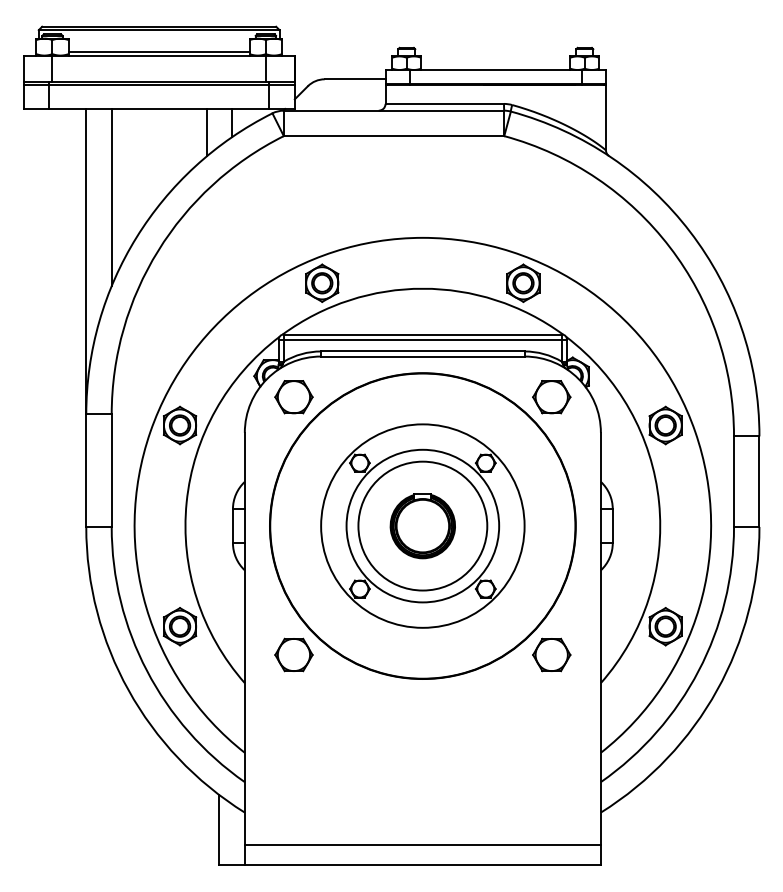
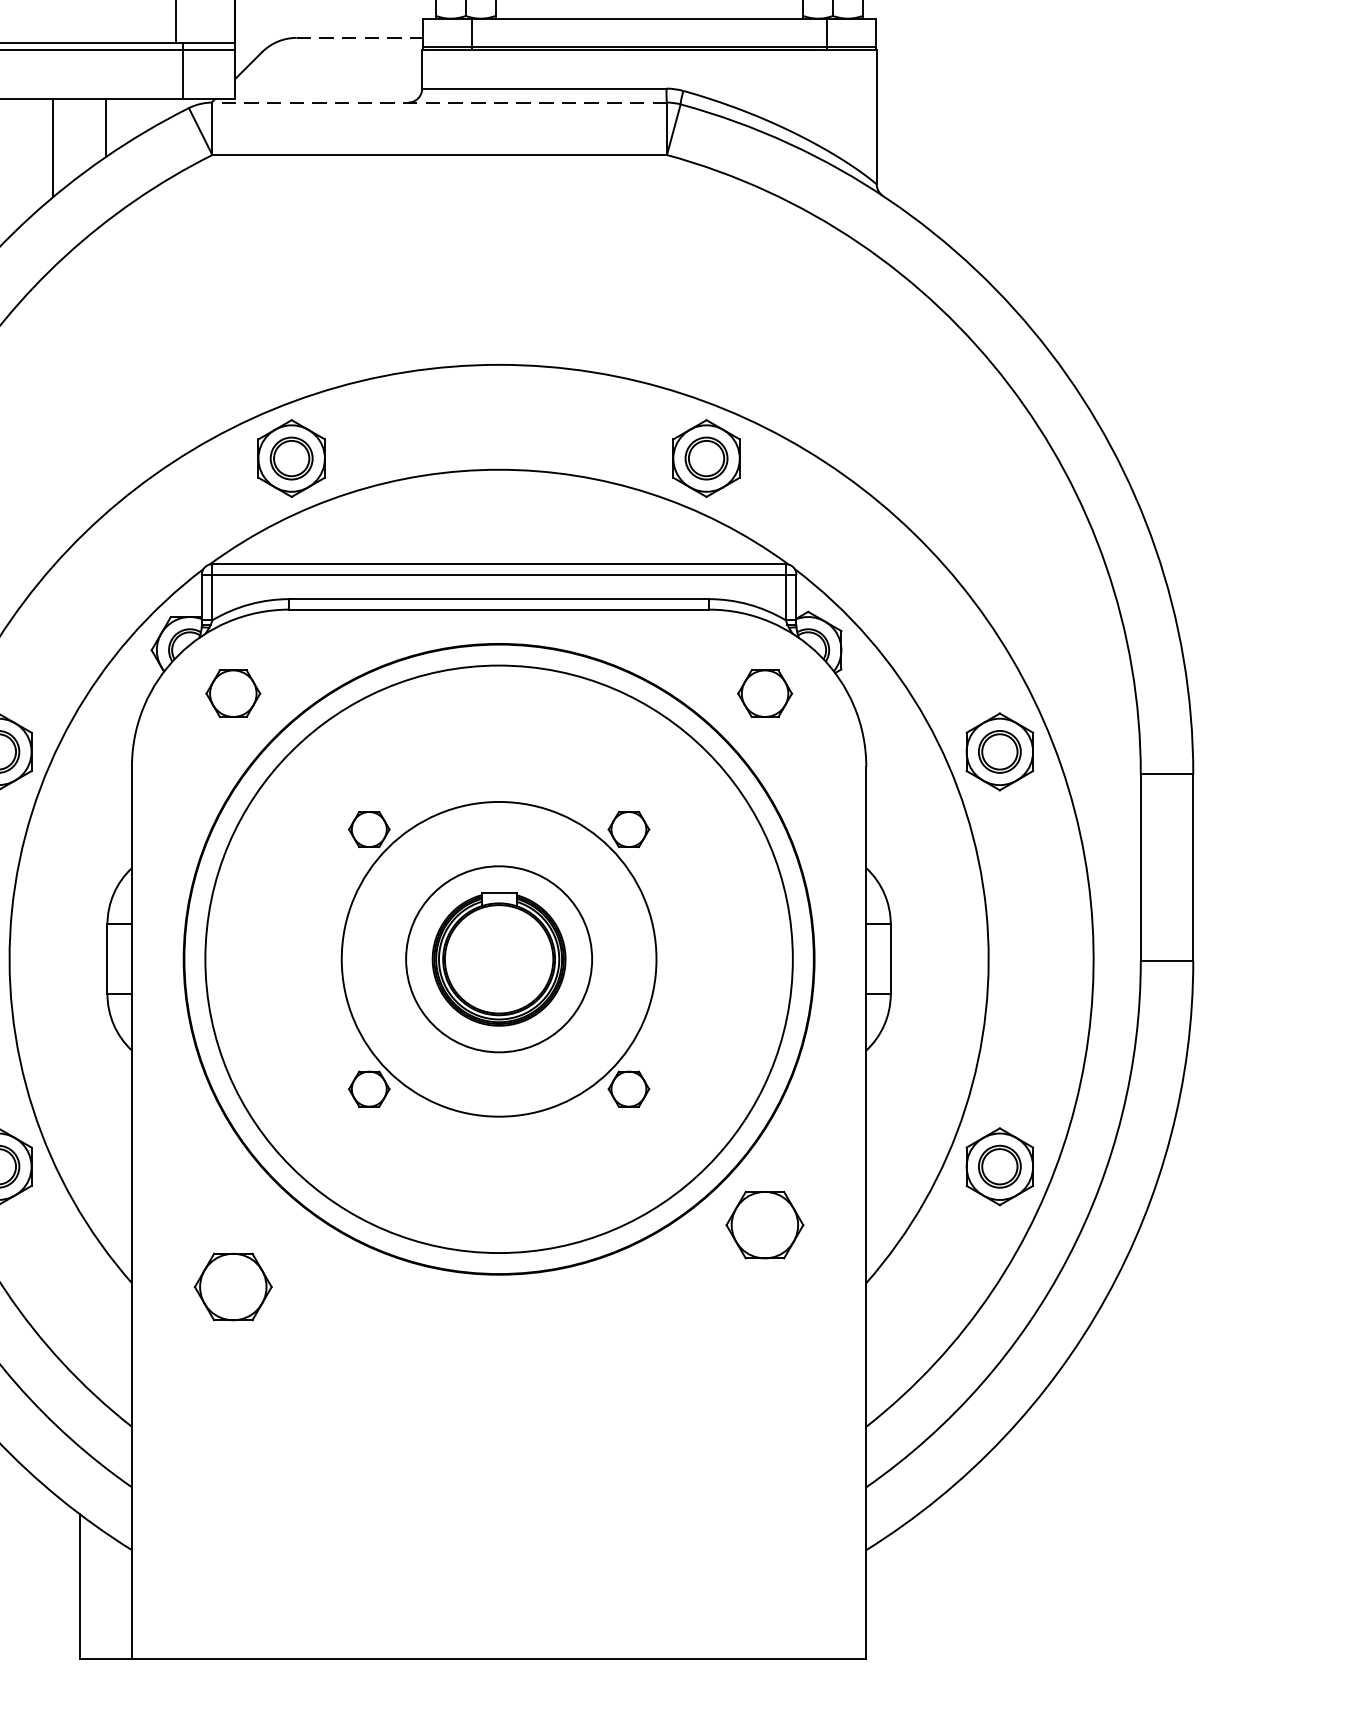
line: (355, 79) -> (360, 38), solid -> dashed
line: (393, 110) -> (438, 102), solid -> dashed
part: (293, 397) -> (232, 694), size x0.7
part: (551, 397) -> (764, 694), size x0.7
circle: (422, 525) -> (498, 958), size x0.7
circle: (422, 525) -> (498, 958), size x1.4
part: (293, 654) -> (232, 1285), moved
line: (422, 844) -> (498, 1615), removed

